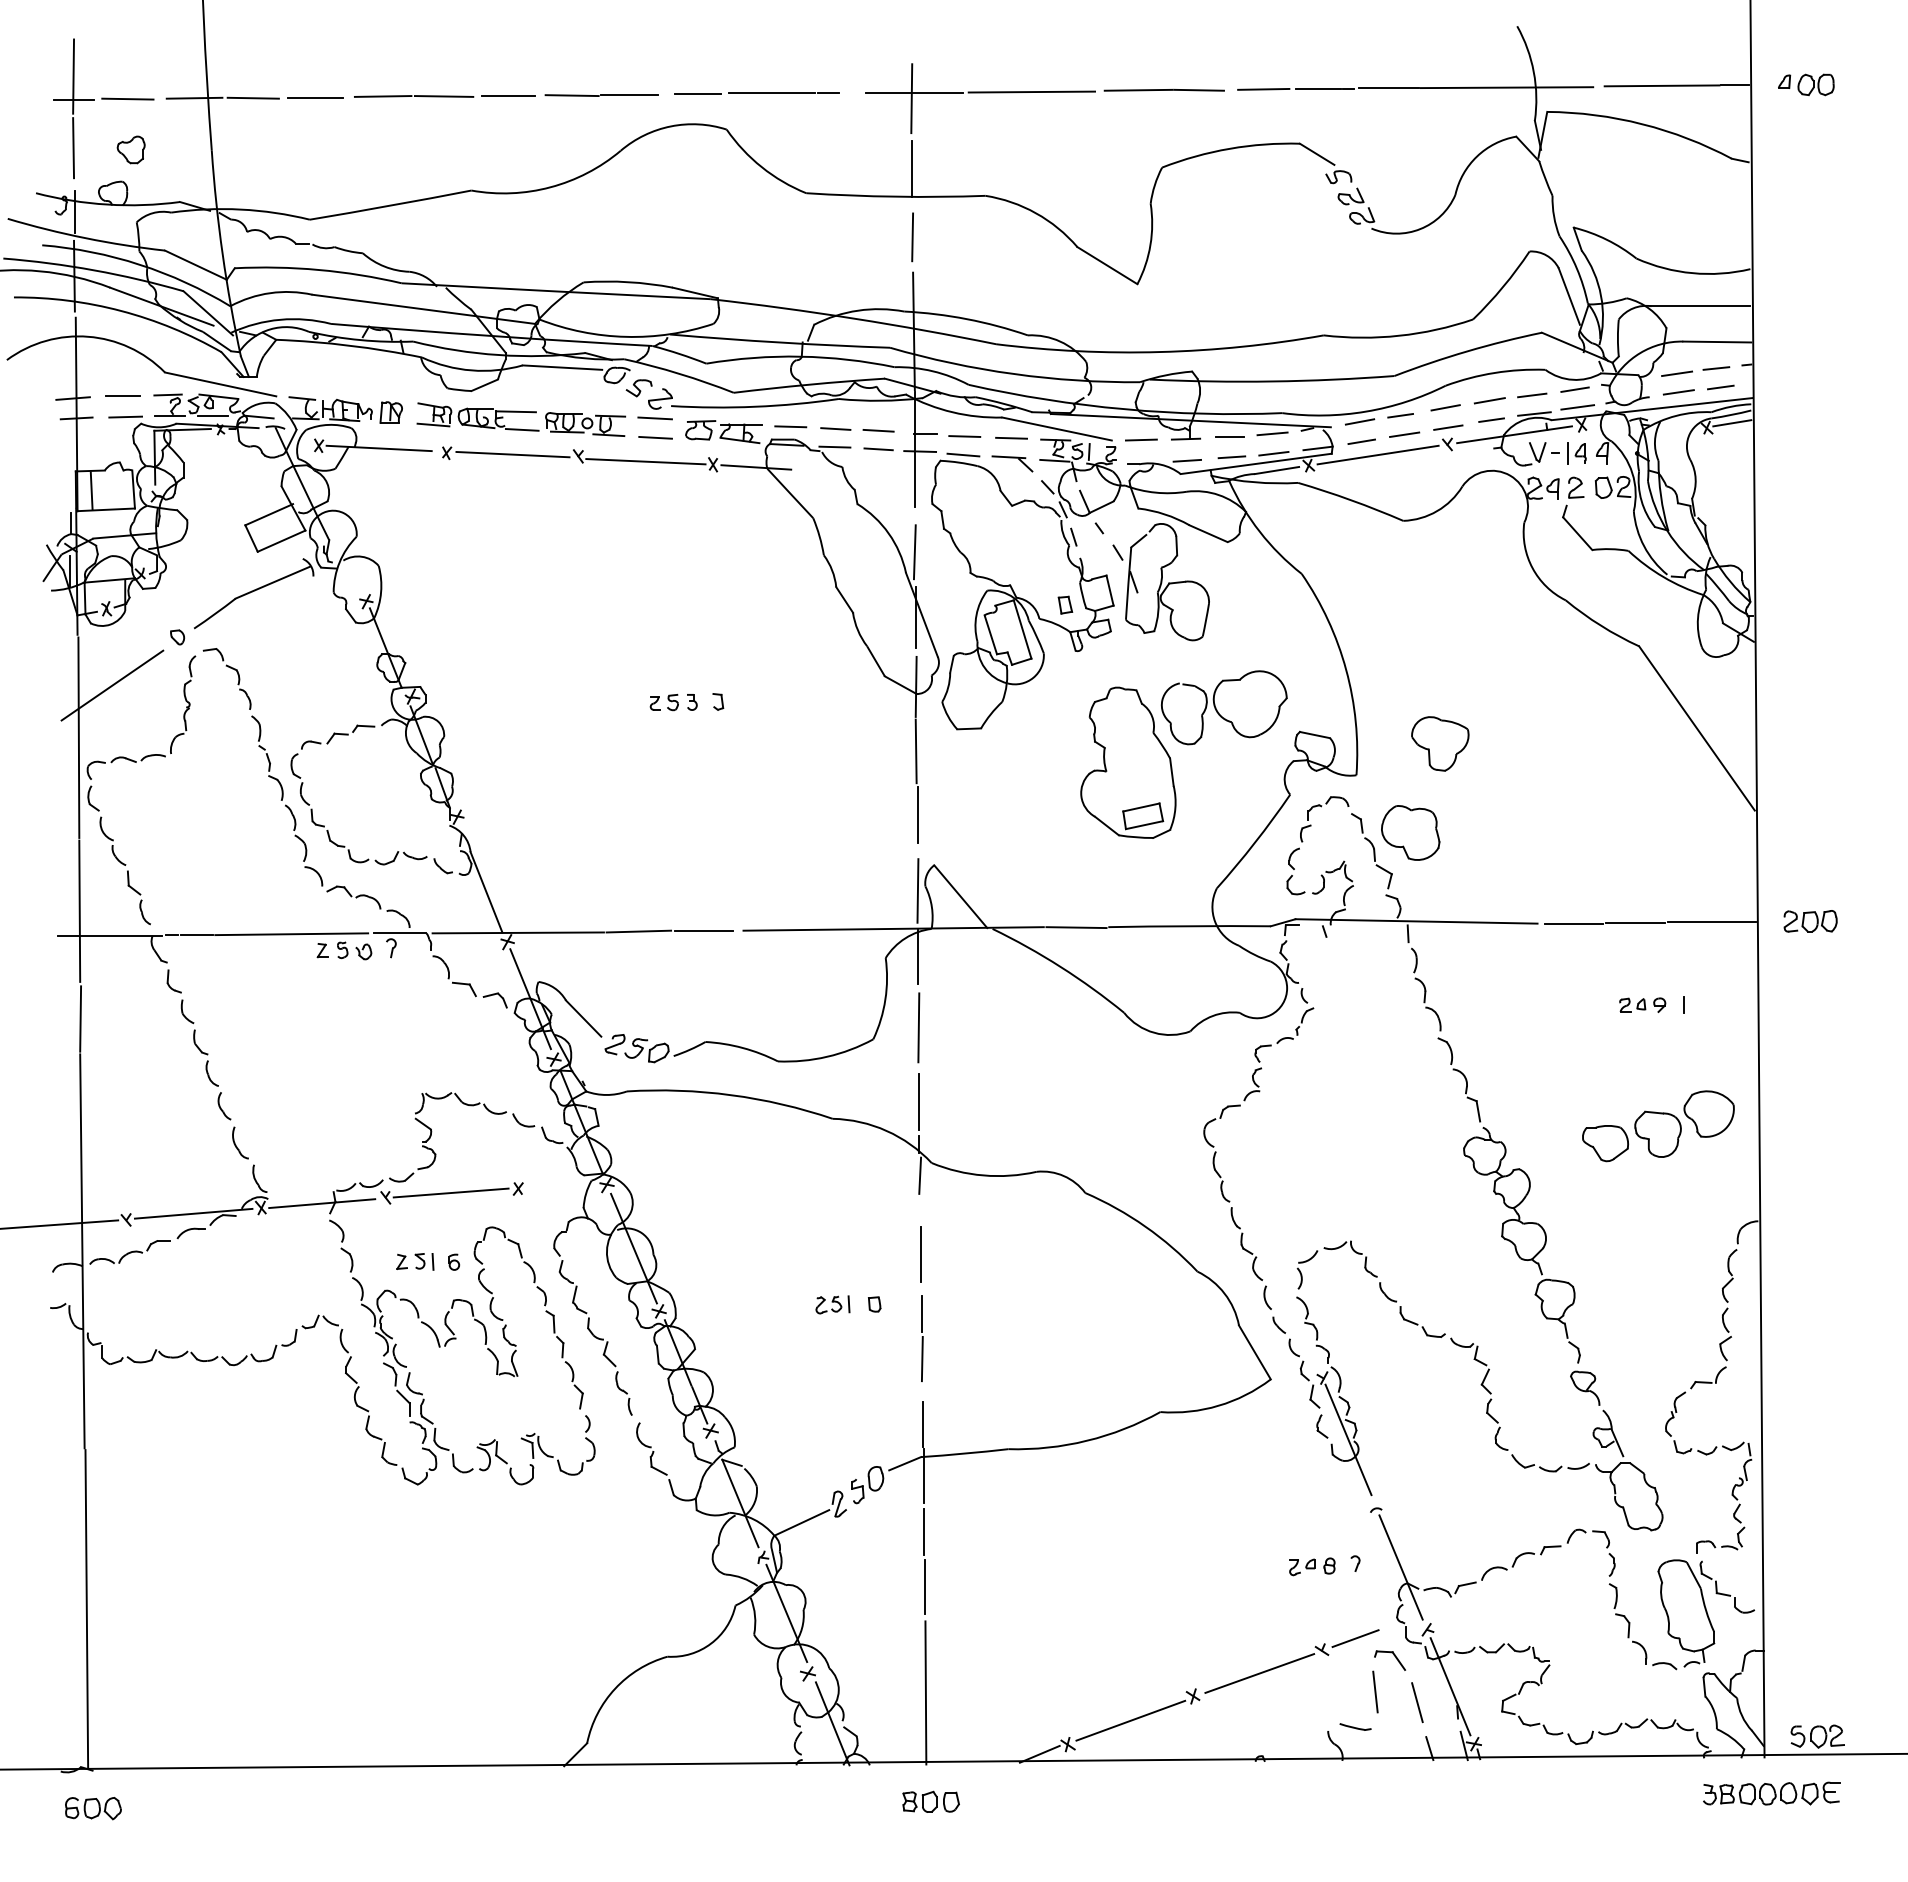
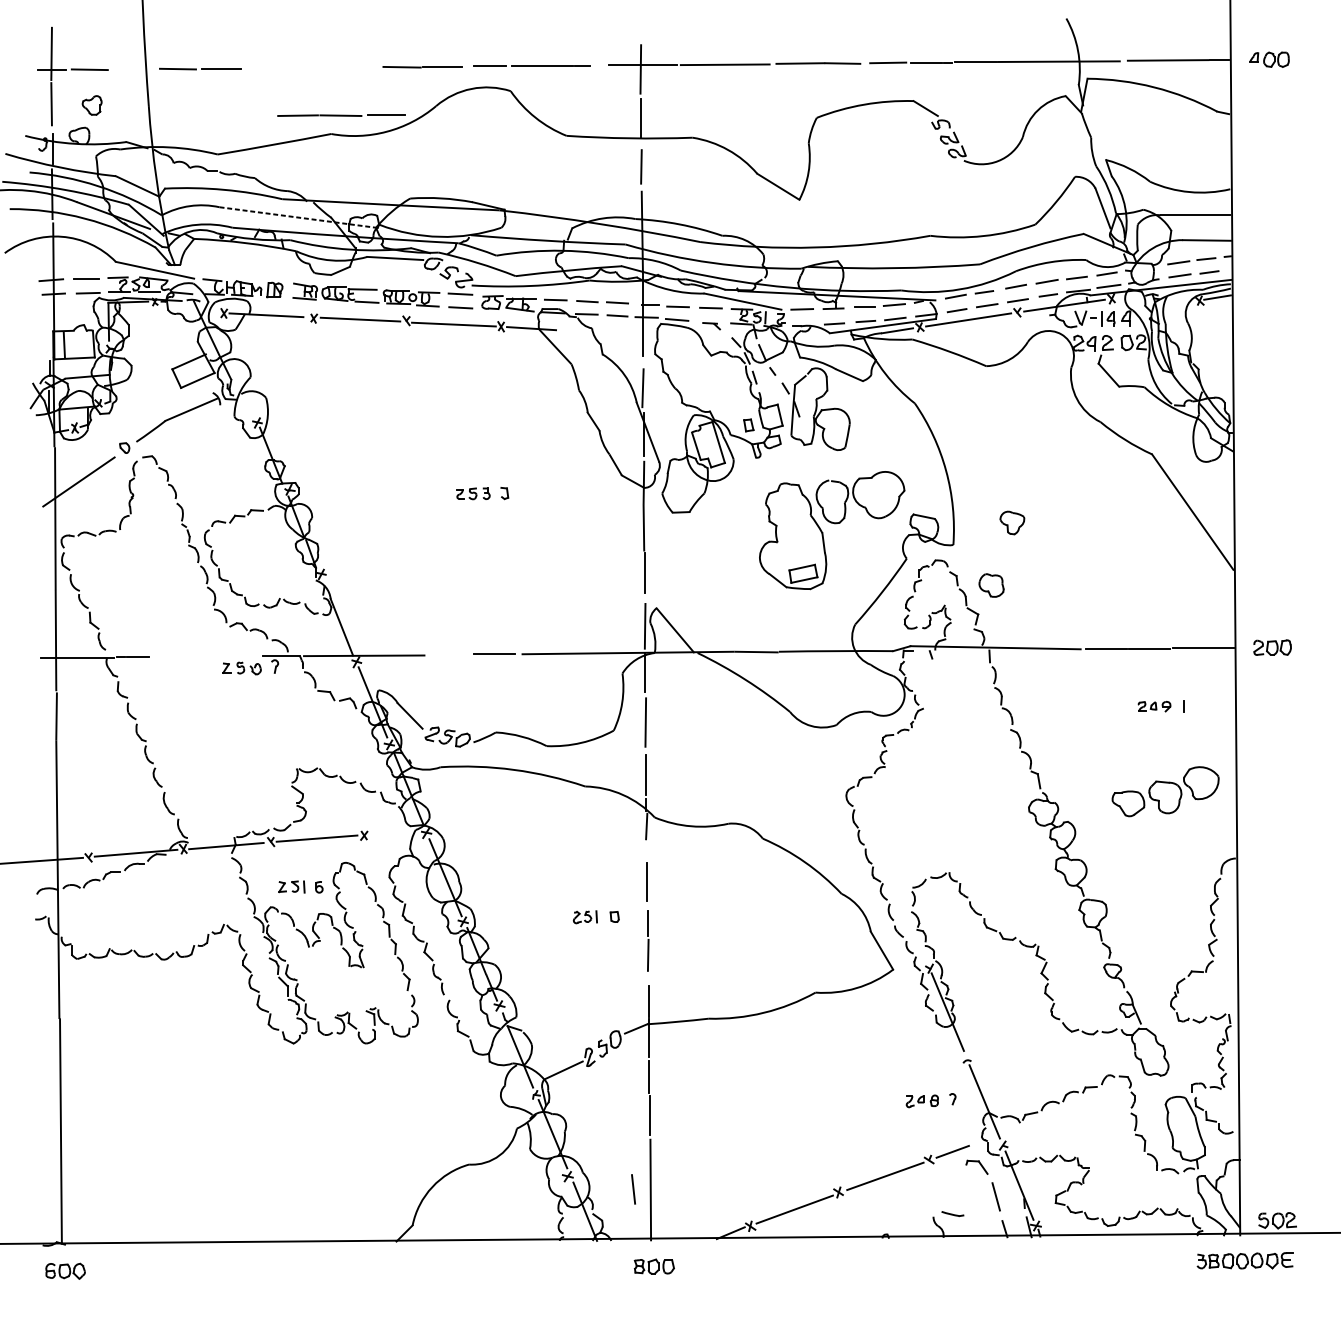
line: (444, 96) -> (341, 115), moved
line: (194, 97) -> (136, 68), removed
line: (424, 309) -> (298, 217), solid -> dashed
part: (1012, 463) -> (711, 325), size x0.6
part: (1440, 743) -> (1012, 522), size x0.6
part: (1410, 832) -> (991, 585), size x0.6
line: (638, 931) -> (448, 654), removed
line: (291, 934) -> (204, 656), removed
line: (1375, 1691) -> (633, 1189), moved

